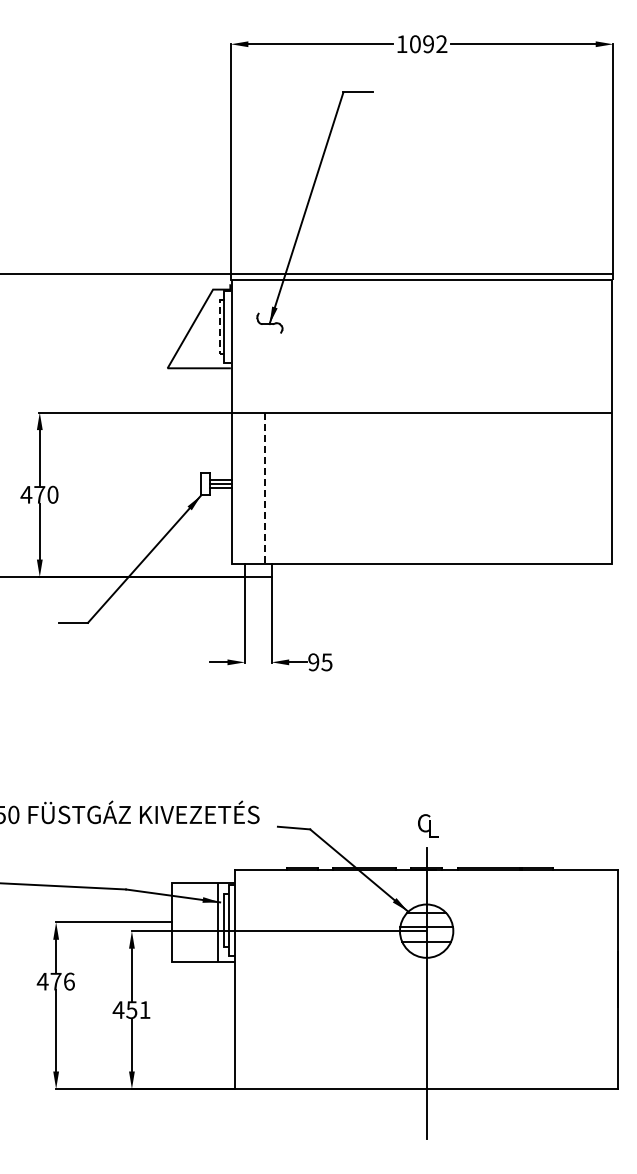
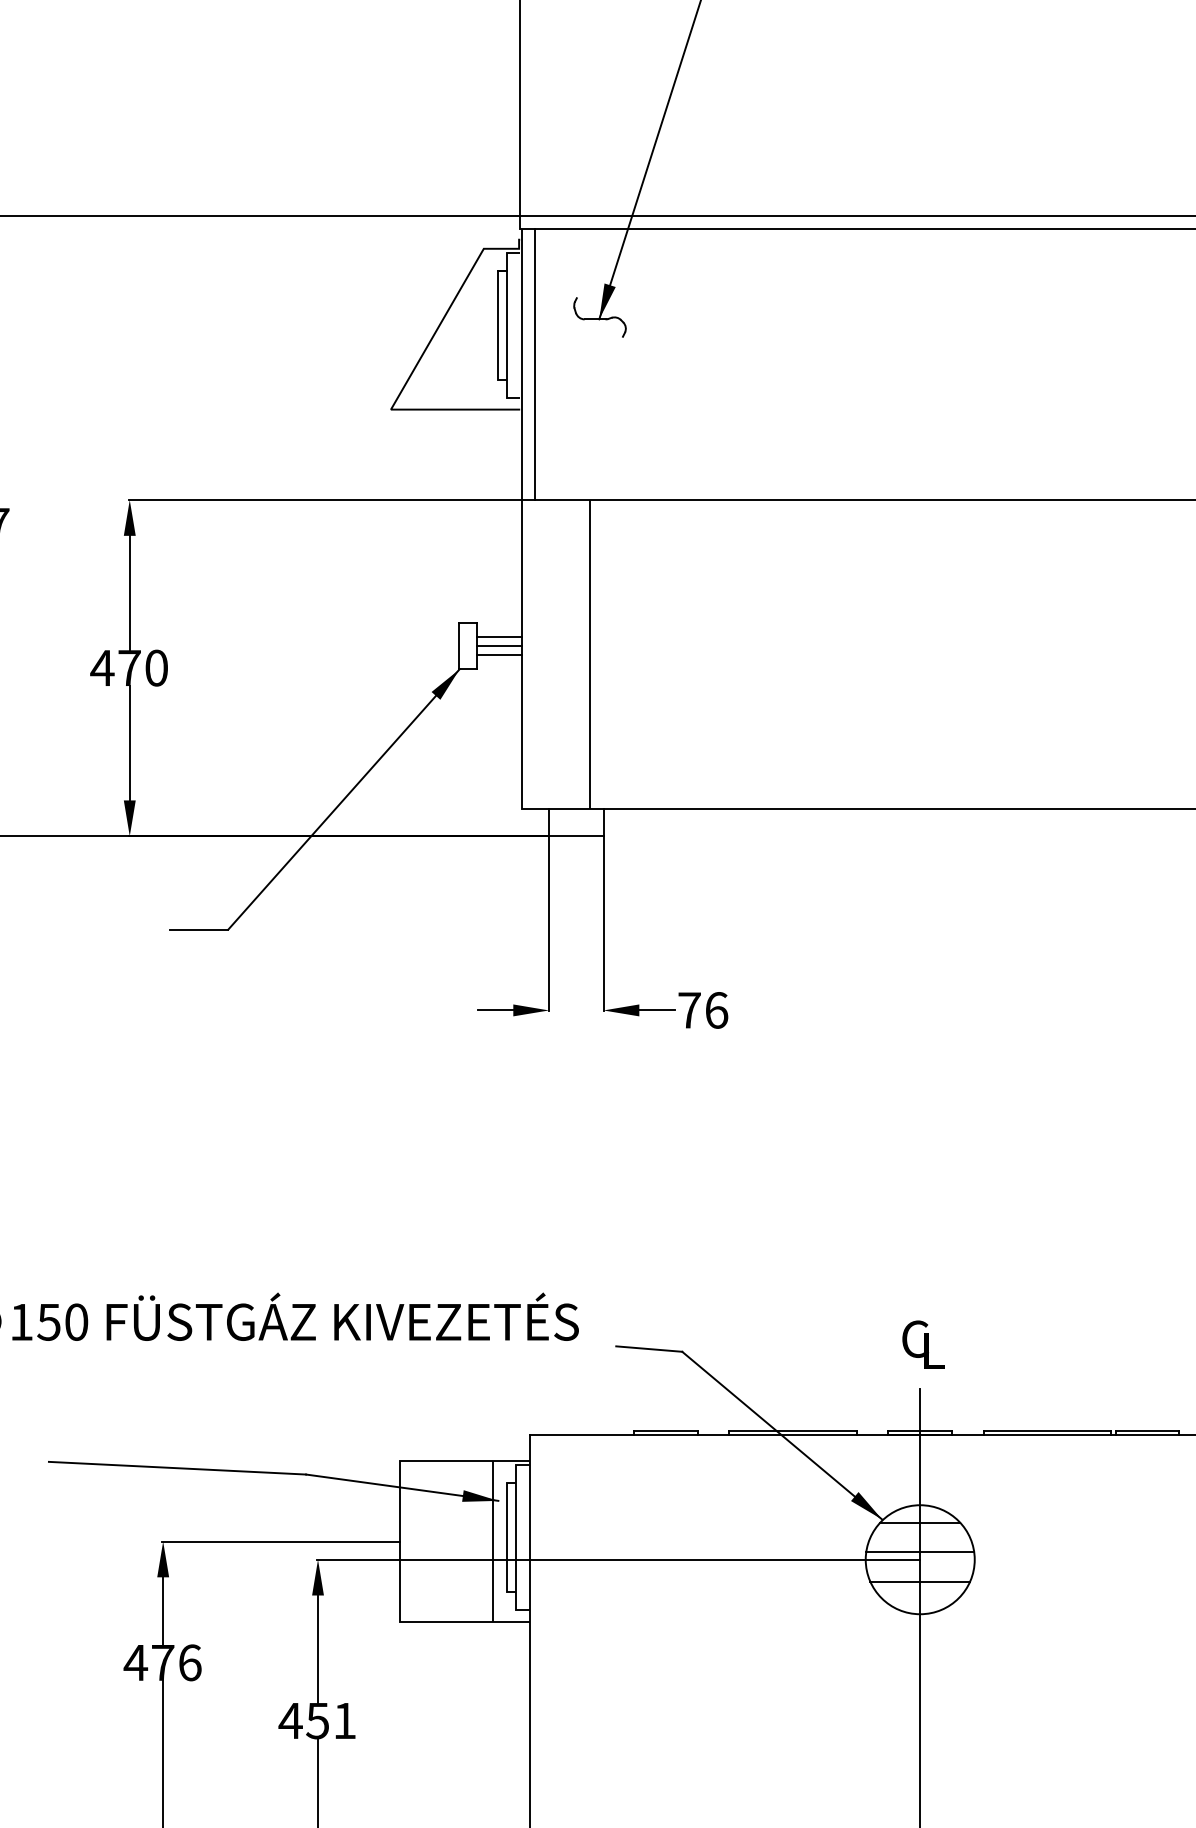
line: (219, 326) -> (496, 324), dashed -> solid
line: (238, 346) -> (535, 365), added
line: (265, 488) -> (590, 655), dashed -> solid
text: (320, 662) -> (703, 1010), 95 -> 76

